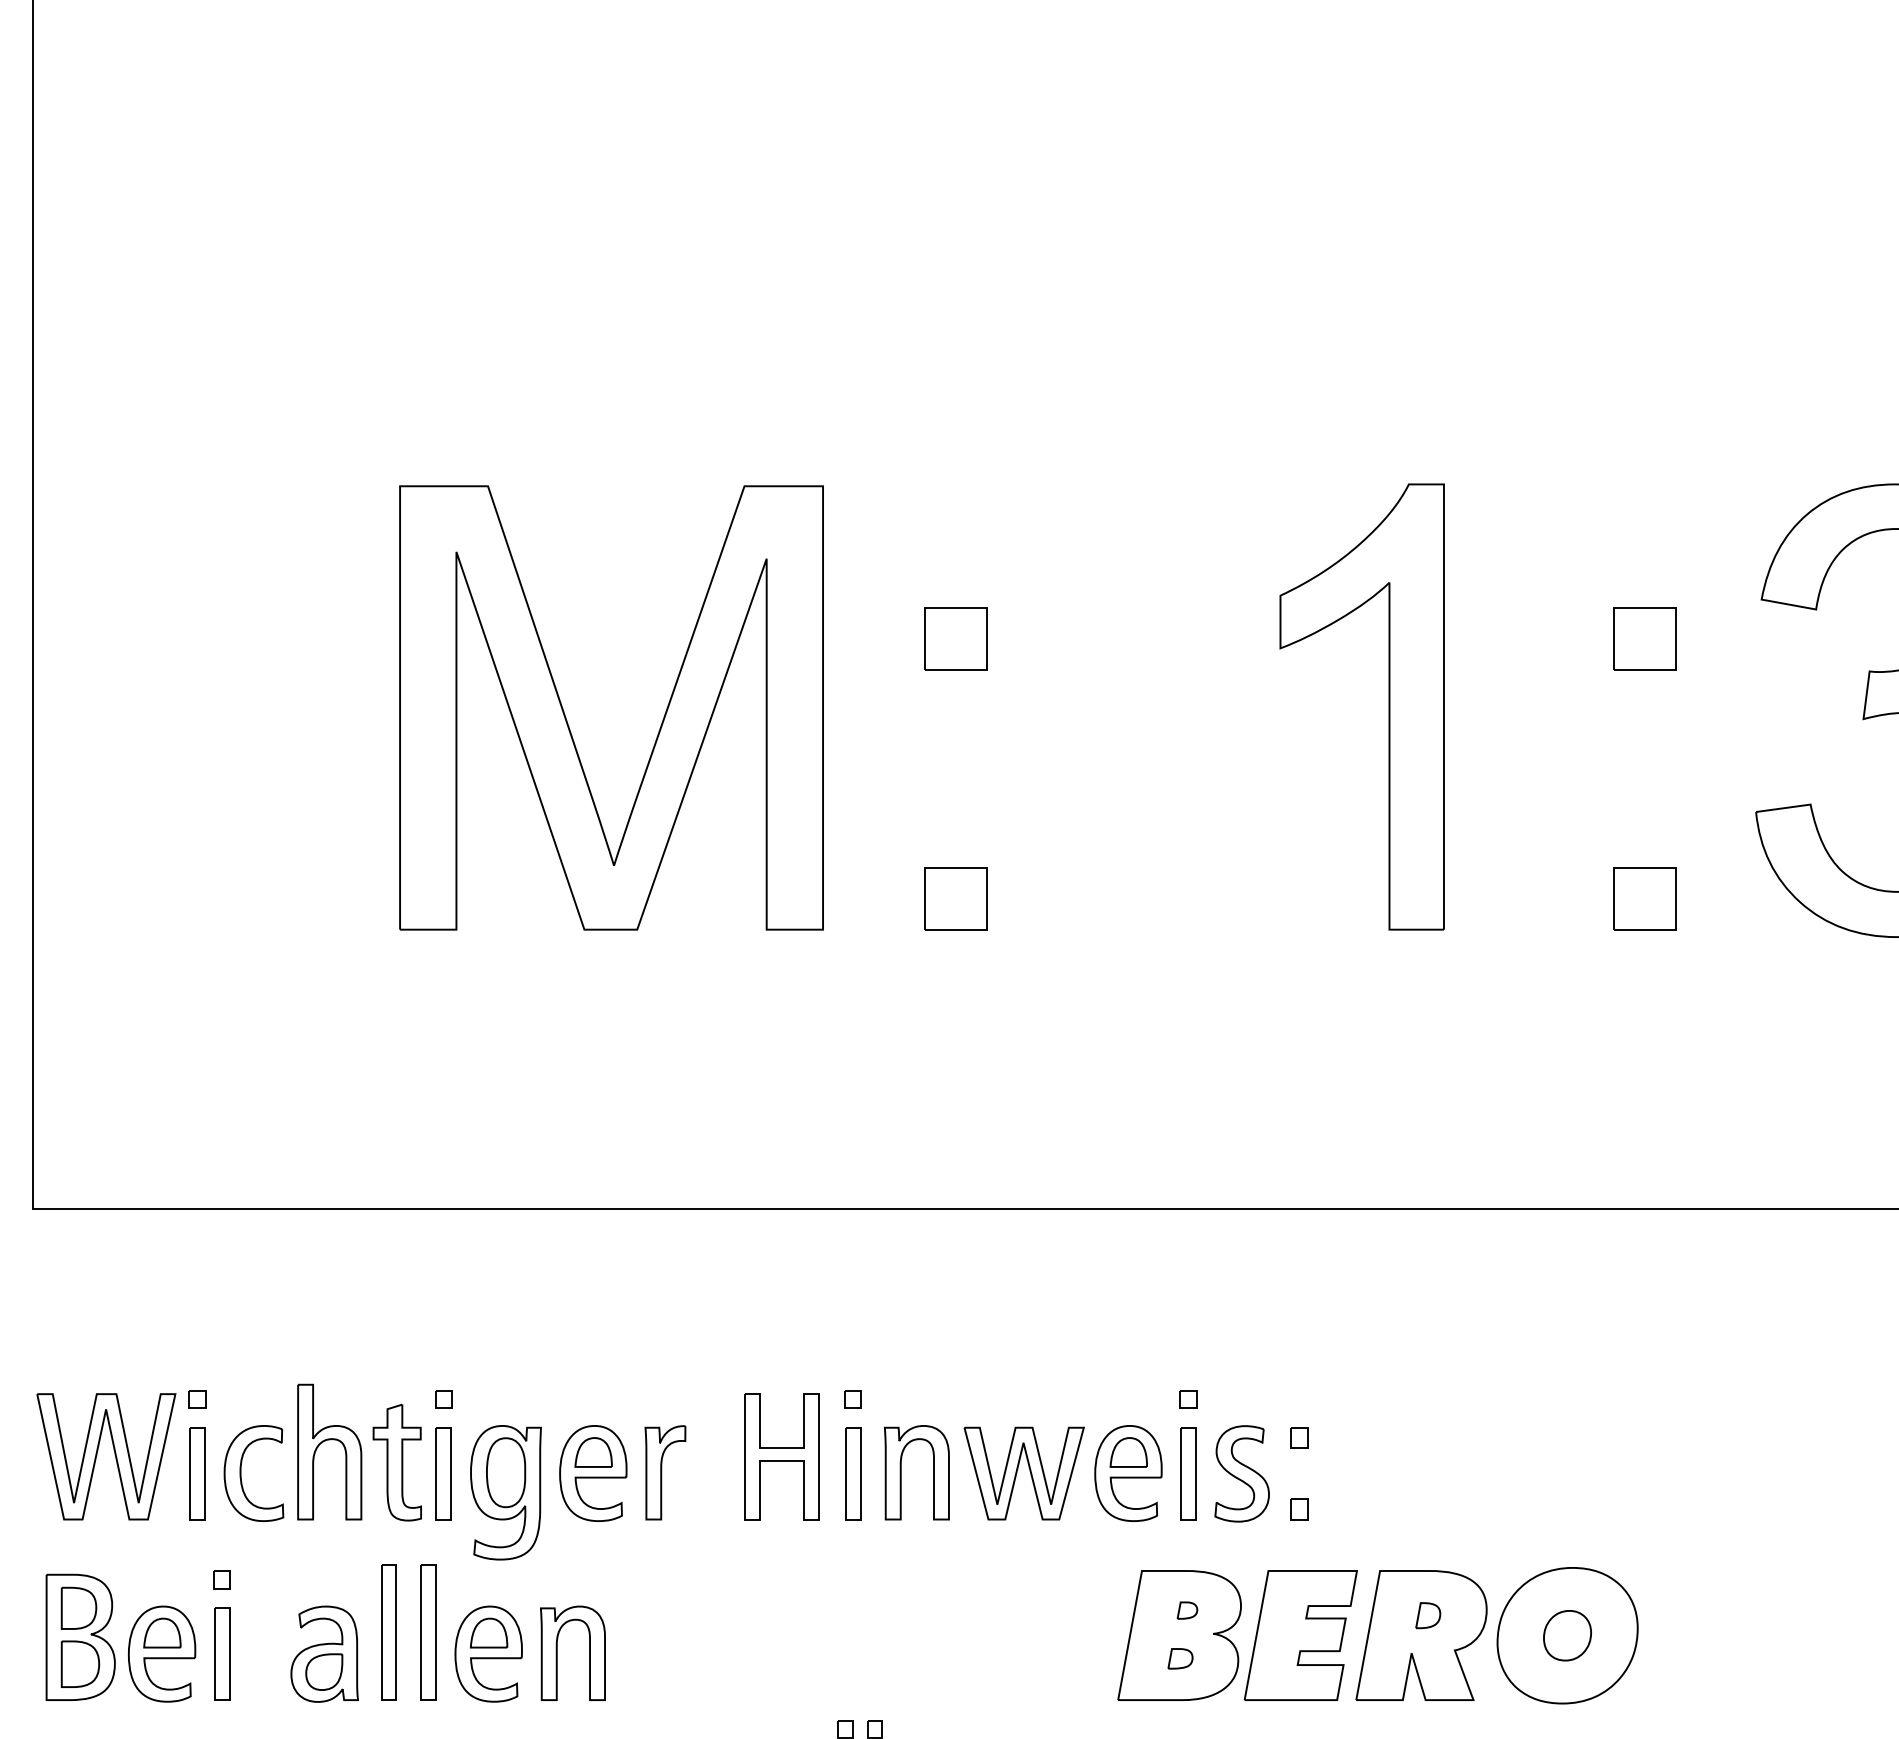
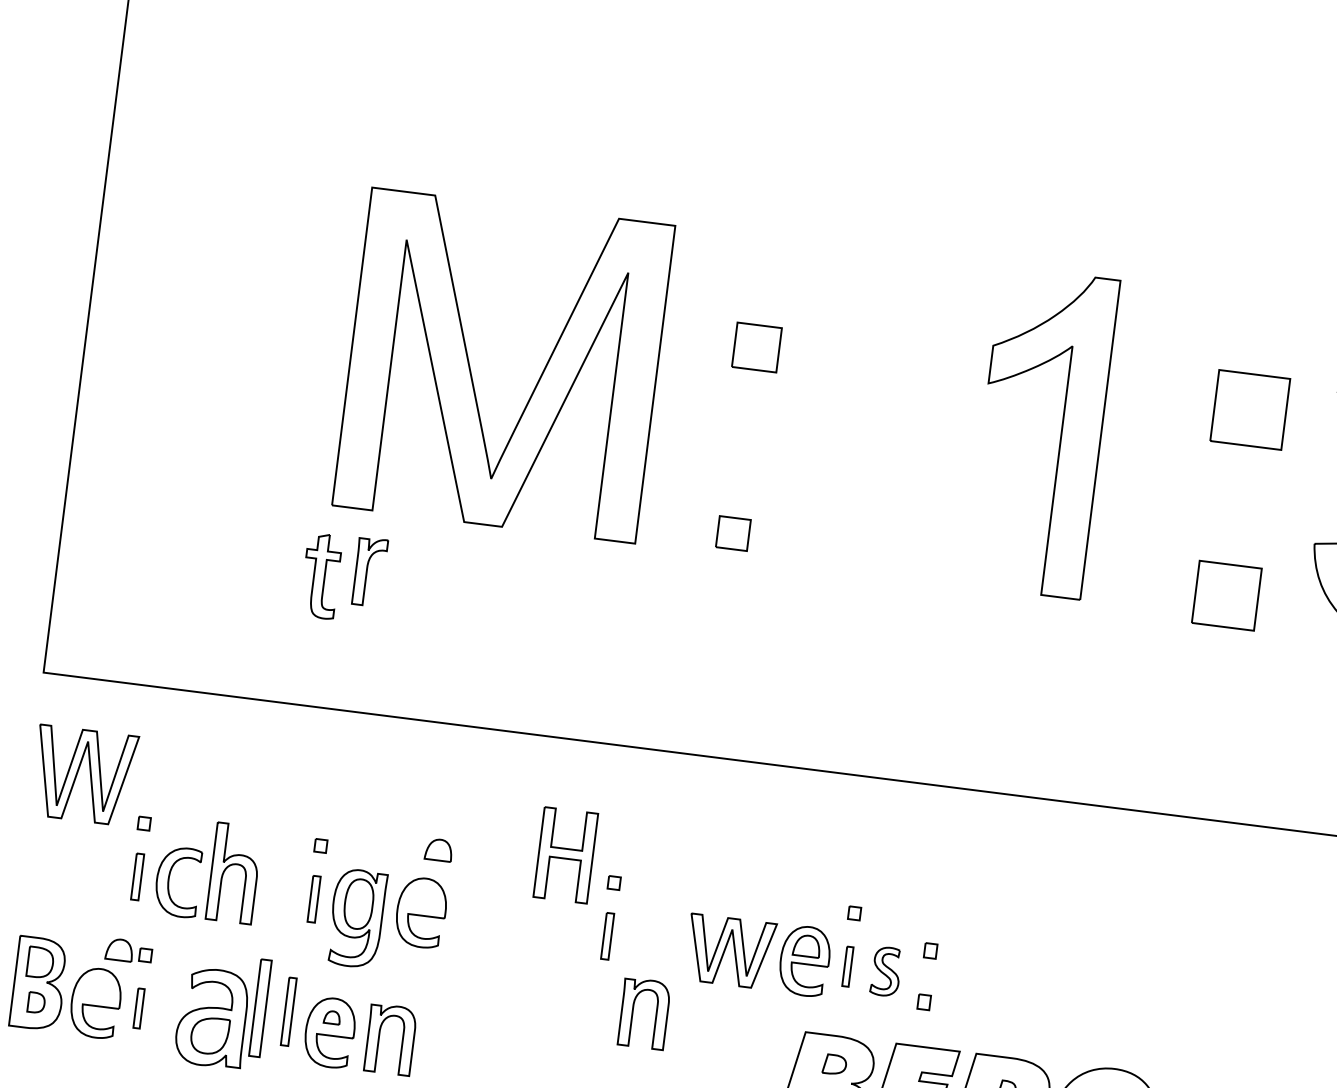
part: (1644, 638) -> (1250, 409), size x1.6
part: (955, 898) -> (732, 533), size x0.7
part: (1644, 898) -> (1226, 595), size x1.4
part: (593, 1452) -> (438, 850), moved
part: (114, 1455) -> (90, 775), moved
part: (781, 1456) -> (565, 855), moved
part: (396, 1462) -> (320, 575), moved
part: (665, 1472) -> (369, 571), moved
part: (901, 1472) -> (633, 1012), moved
part: (197, 1473) -> (137, 876), size x0.7
part: (443, 1473) -> (313, 899), size x0.7
part: (853, 1473) -> (607, 936), size x0.7
part: (1188, 1473) -> (847, 966), size x0.6
part: (1241, 1473) -> (885, 971), size x0.7
part: (1187, 1610) -> (834, 1064), size x1.6
part: (162, 1632) -> (119, 949), moved
part: (428, 1632) -> (288, 1011), size x0.7
part: (489, 1632) -> (332, 1017), size x0.6
part: (222, 1653) -> (139, 1008), size x0.6
part: (324, 1653) -> (212, 1017), size x1.4
part: (80, 1663) -> (36, 1002), size x0.6

